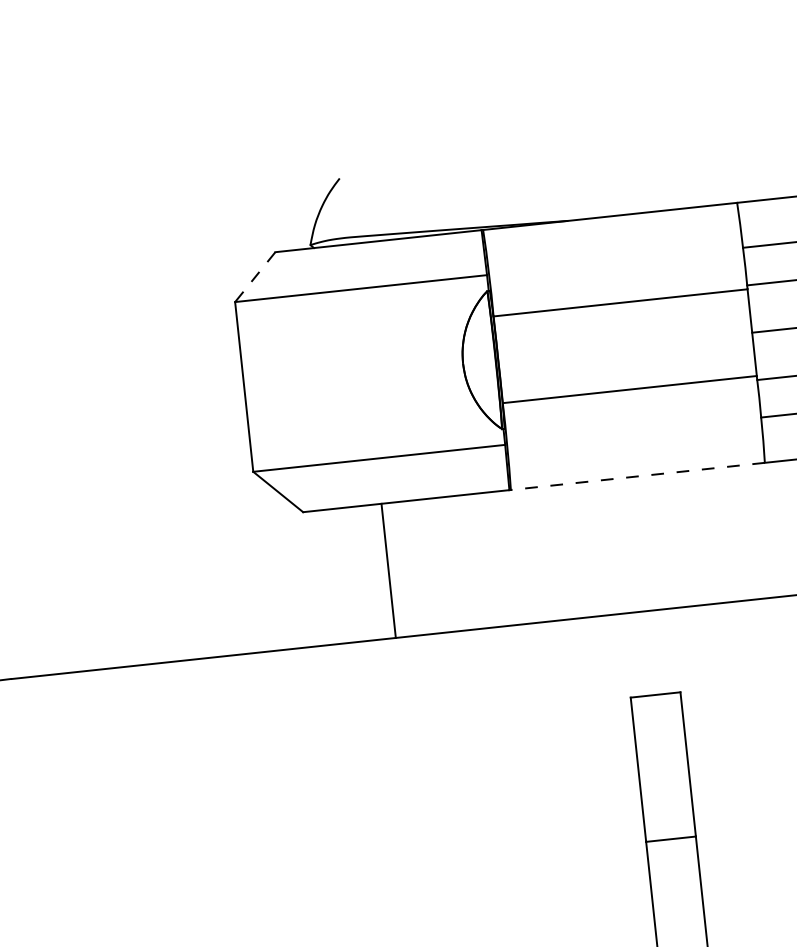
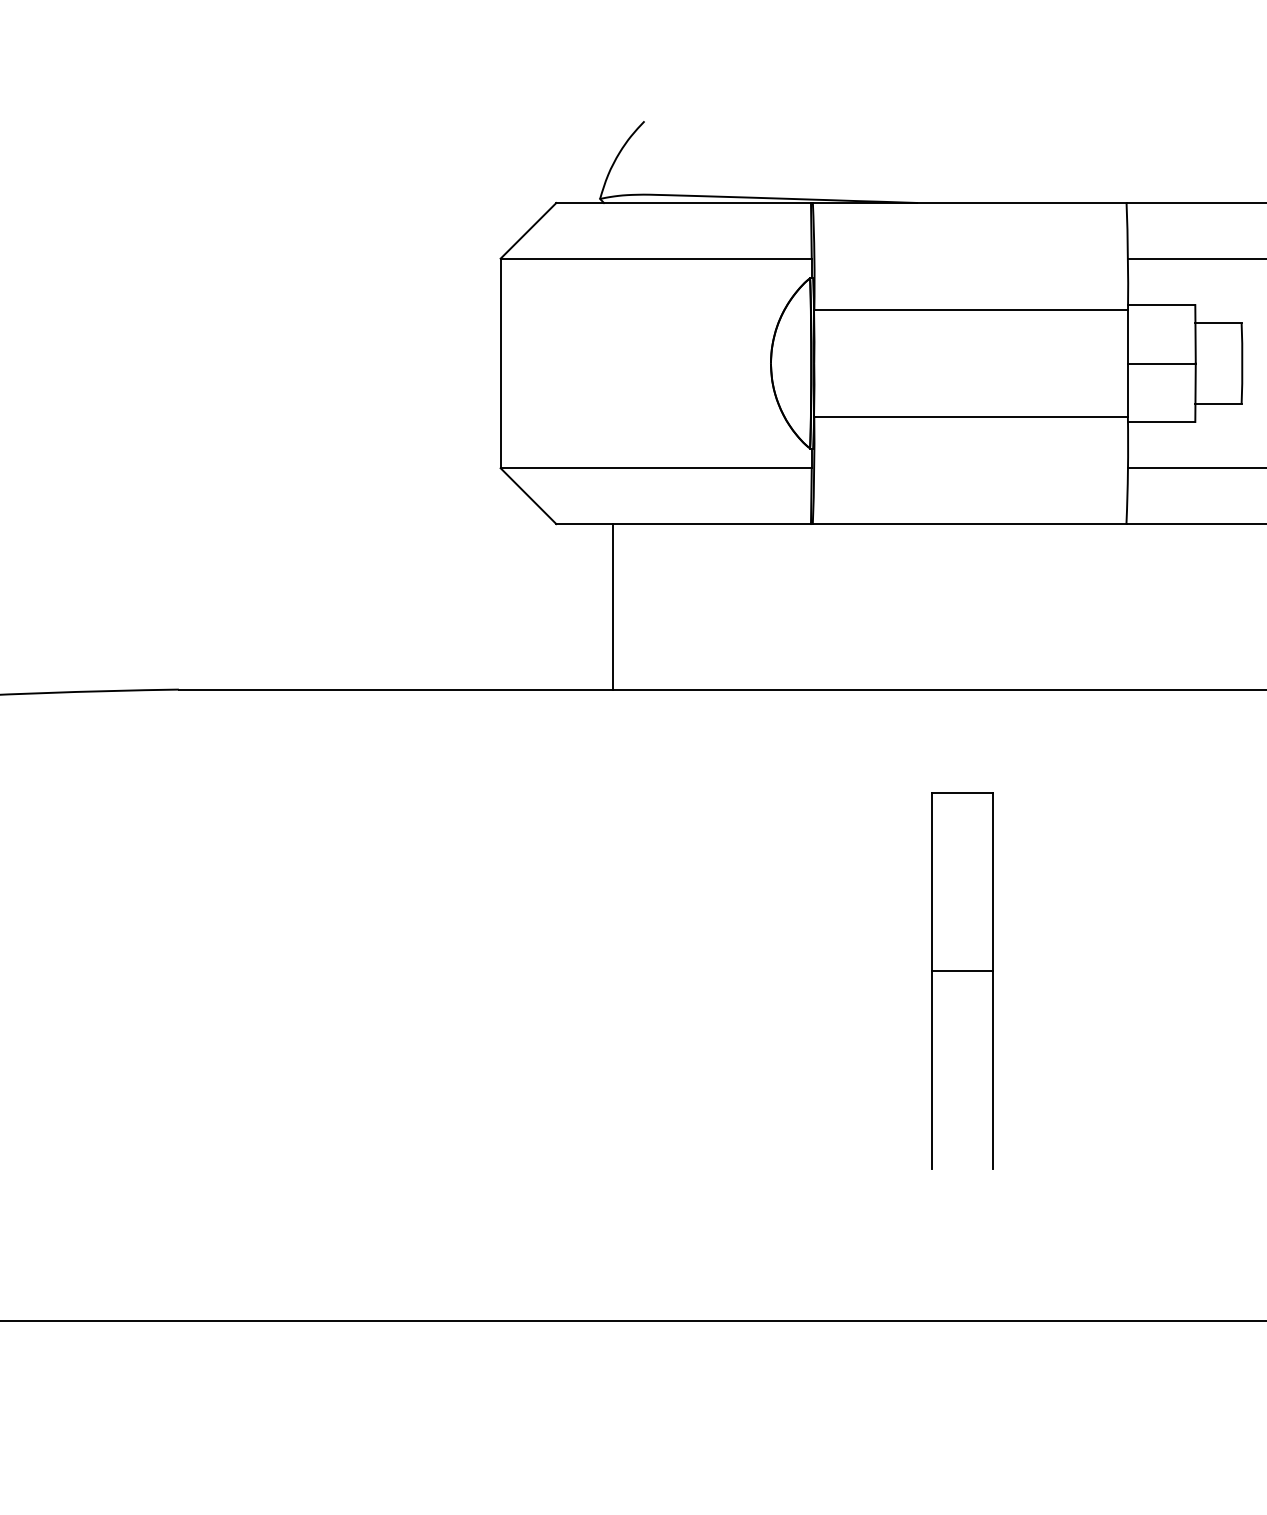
line: (255, 277) -> (528, 231), dashed -> solid
line: (637, 476) -> (969, 524), dashed -> solid
line: (388, 570) -> (613, 606), moved

